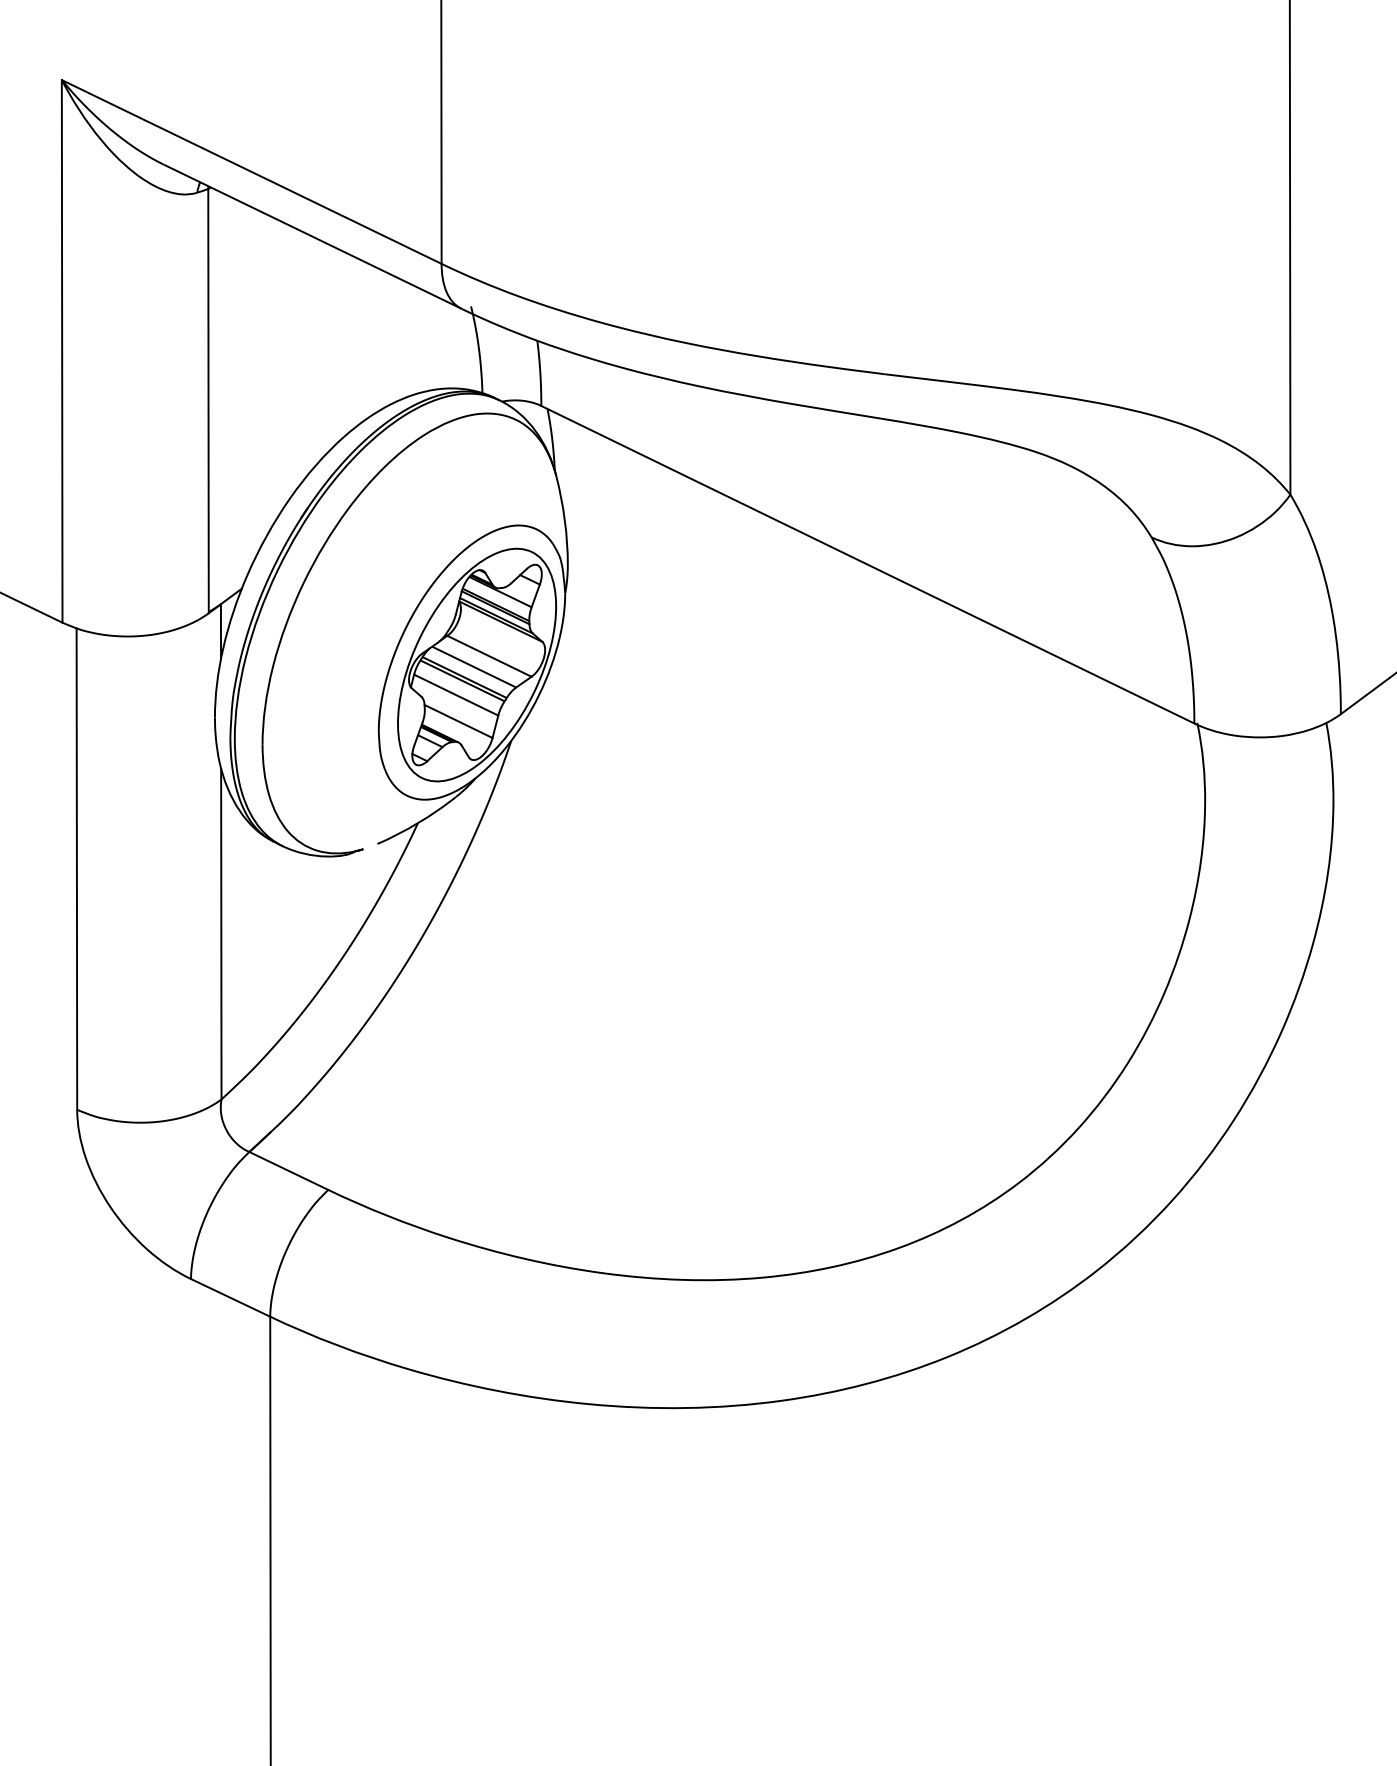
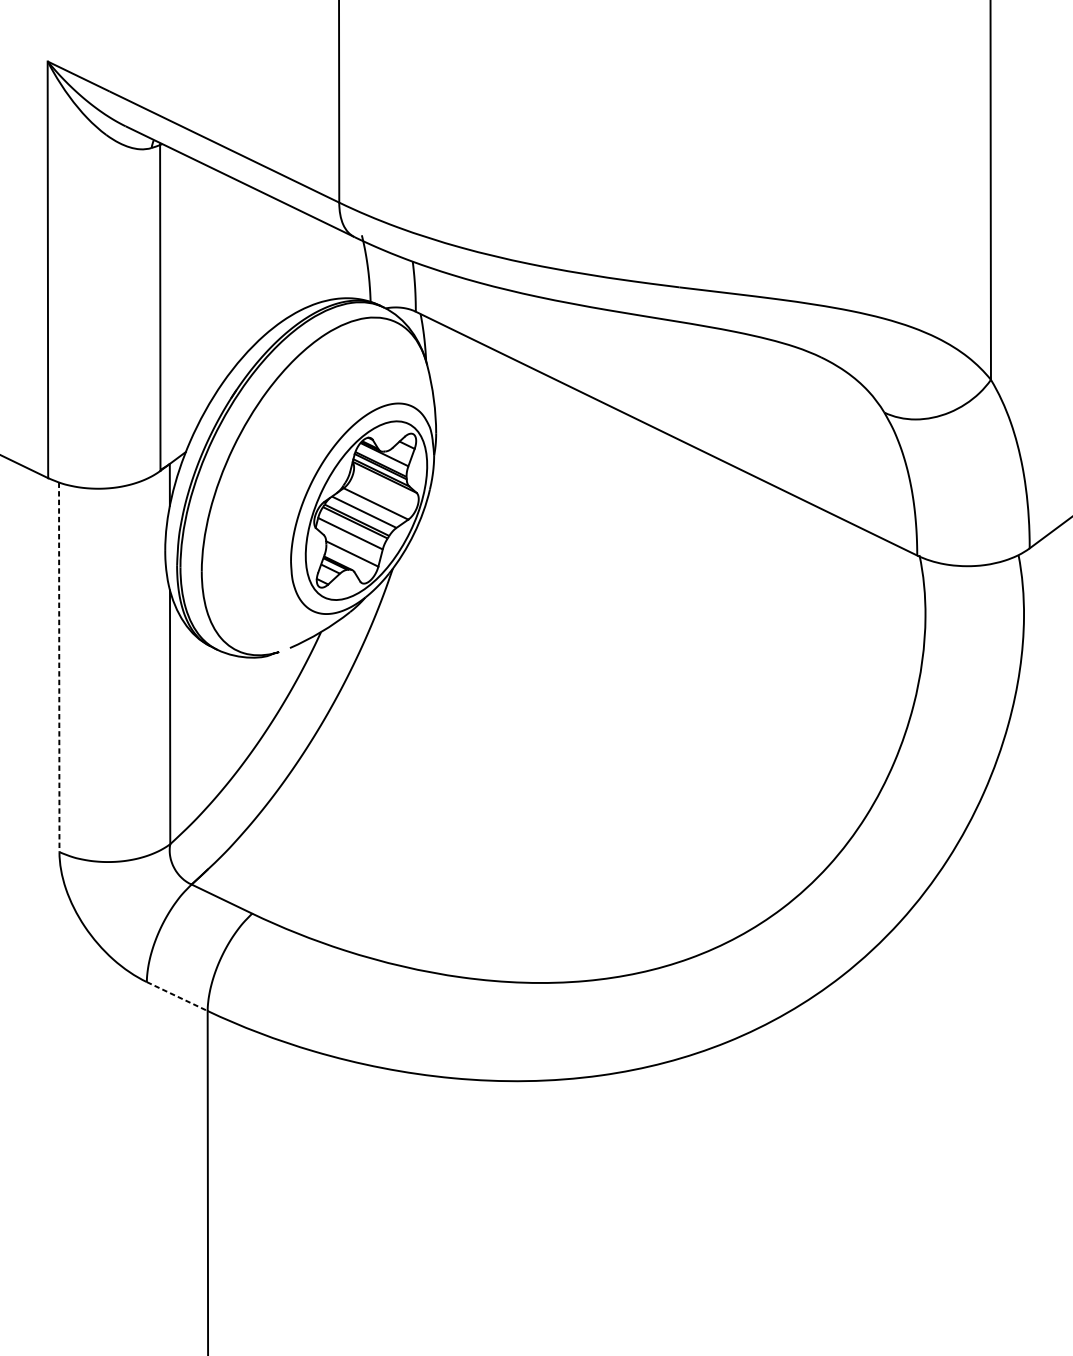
line: (76, 869) -> (58, 667), solid -> dashed
line: (230, 1297) -> (177, 996), solid -> dashed

